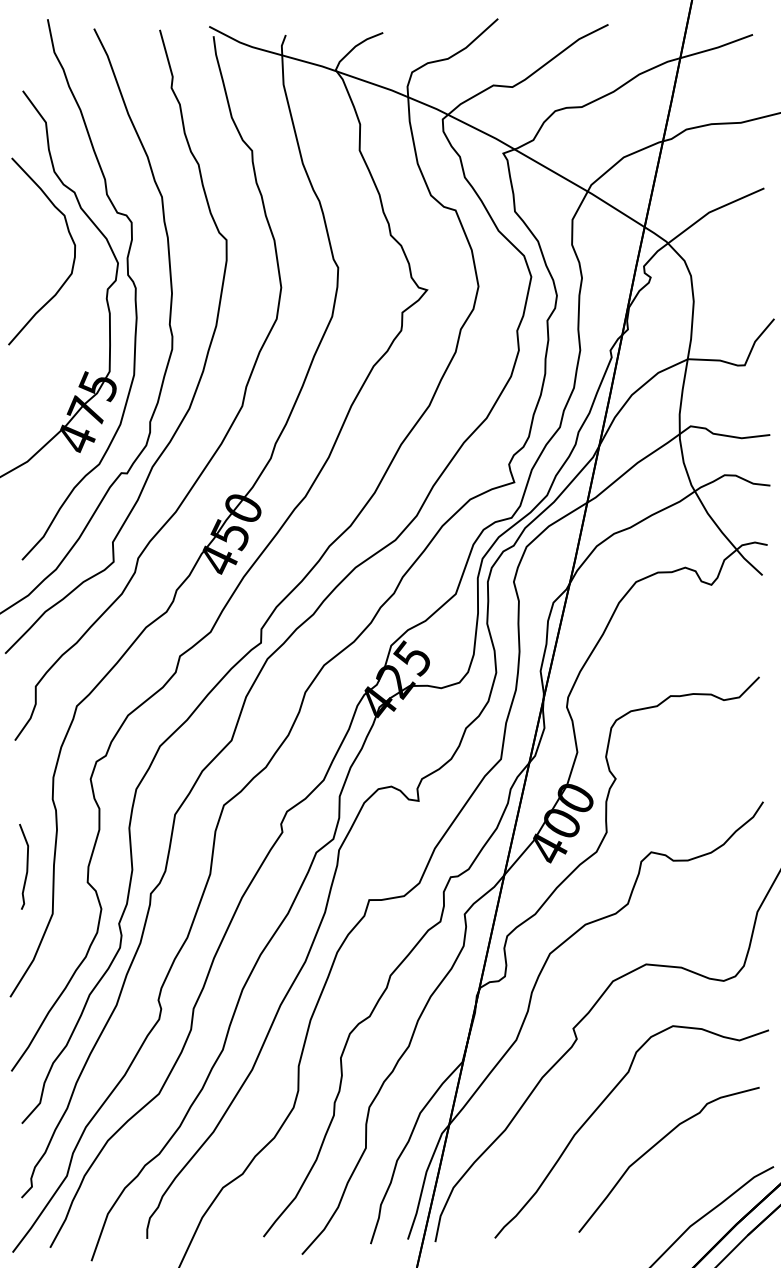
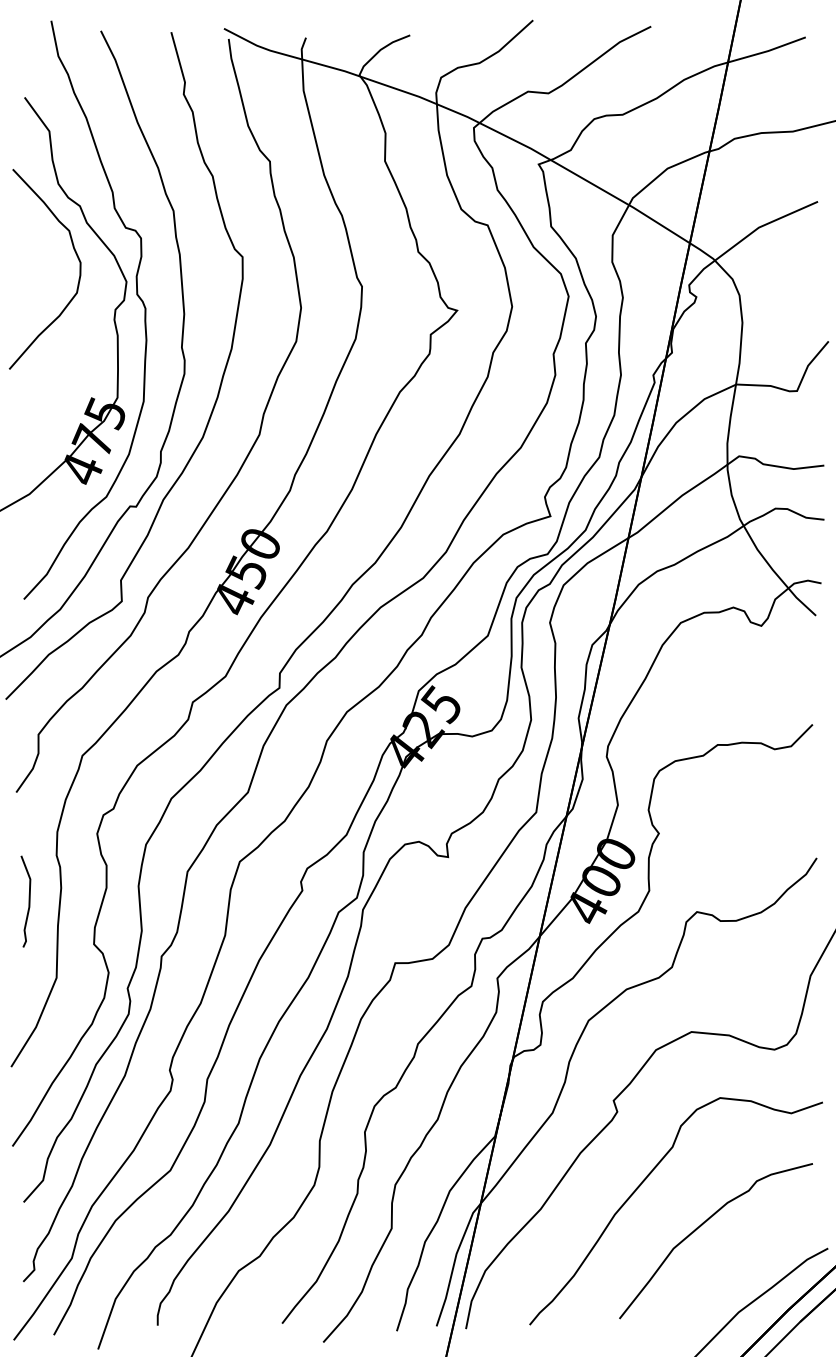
curve: (26, 866) -> (28, 901), moved

